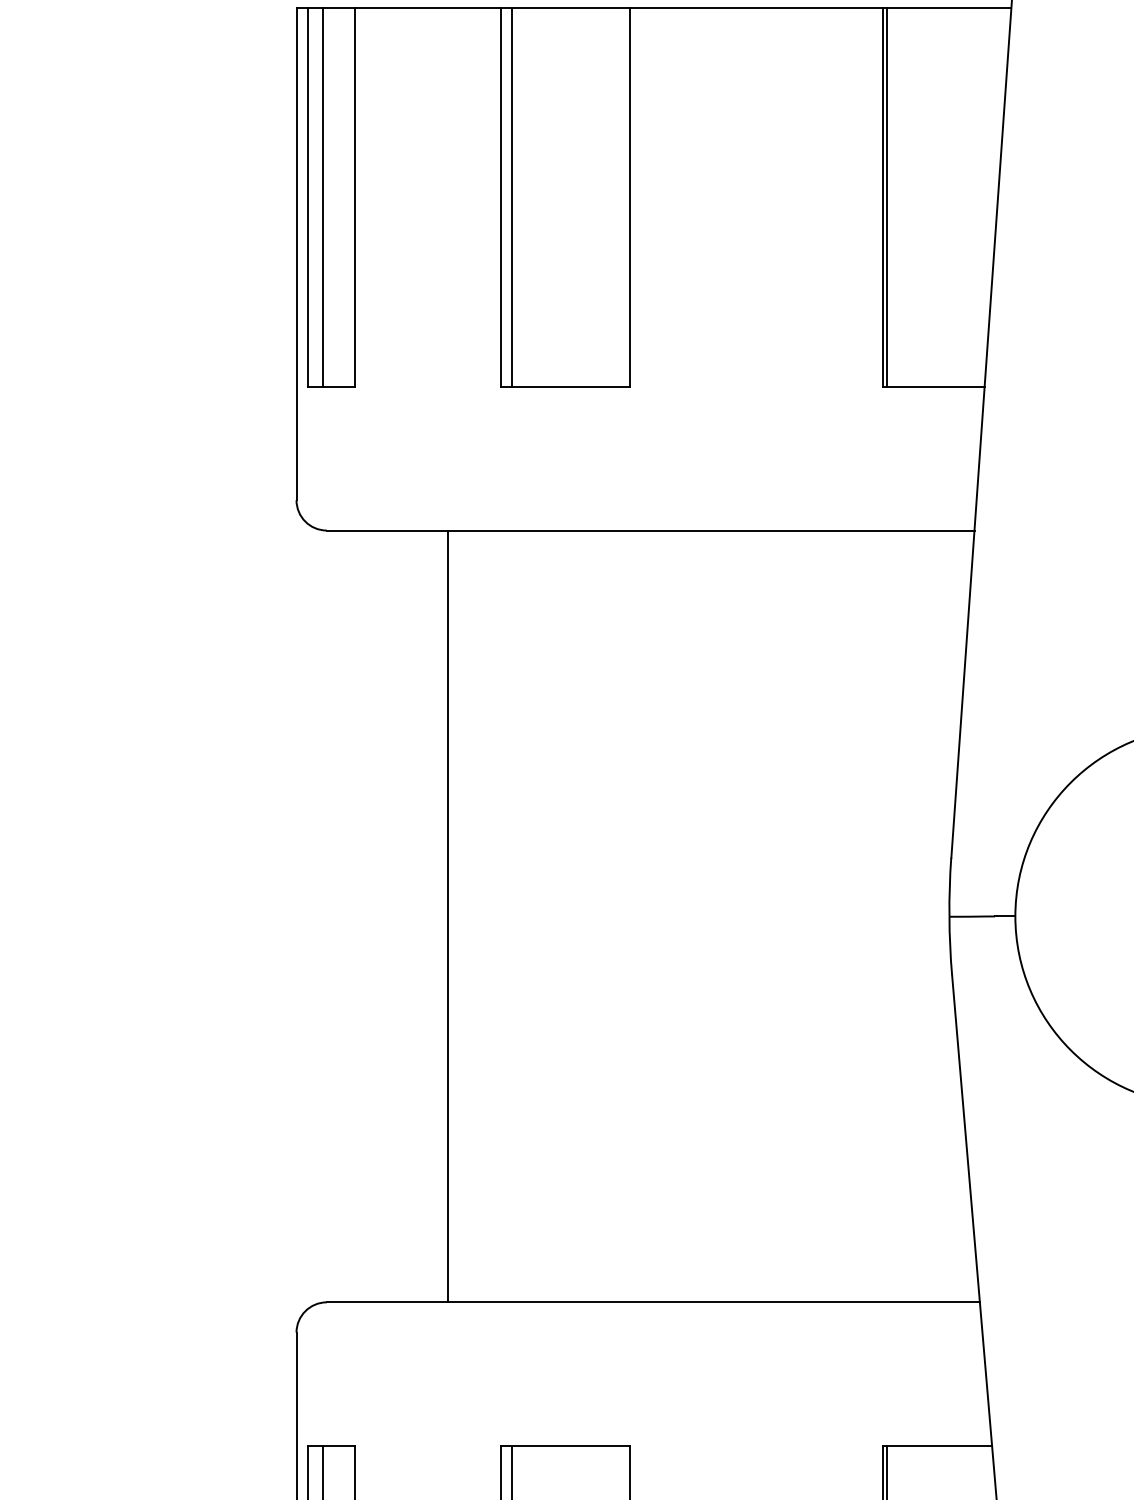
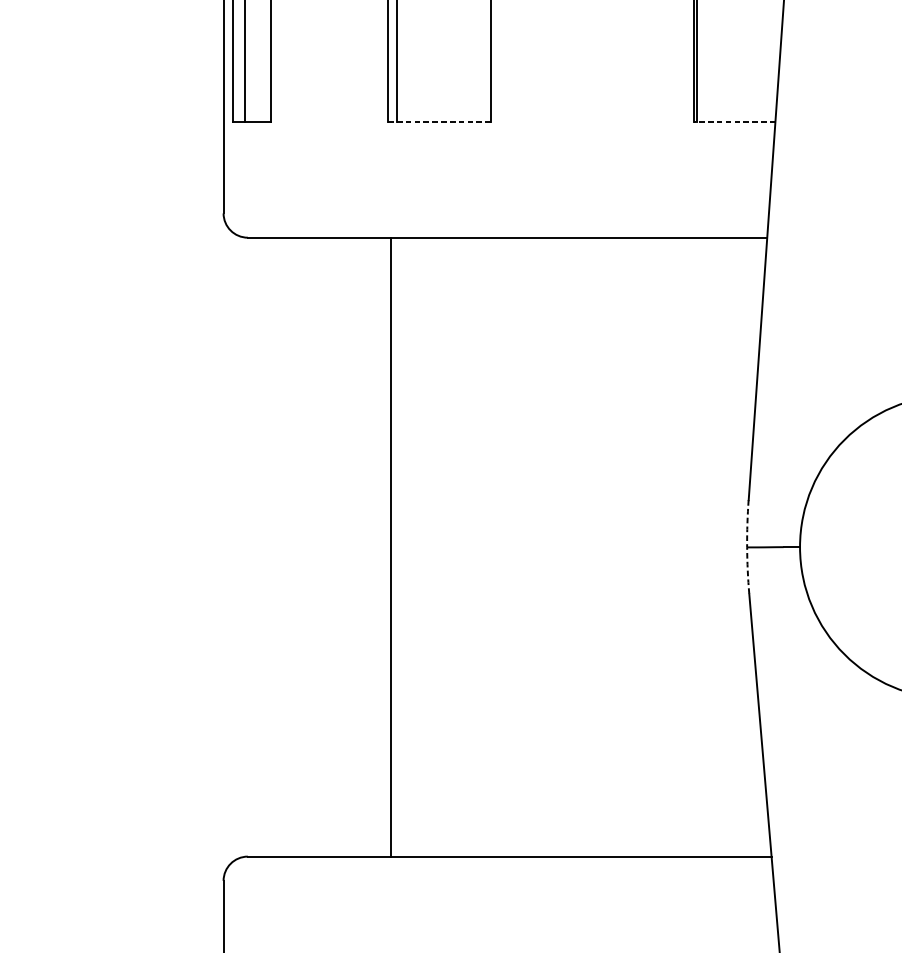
line: (565, 386) -> (439, 122), solid -> dashed
line: (933, 386) -> (734, 122), solid -> dashed
line: (447, 916) -> (390, 547), moved
arc: (949, 916) -> (747, 547), solid -> dashed

